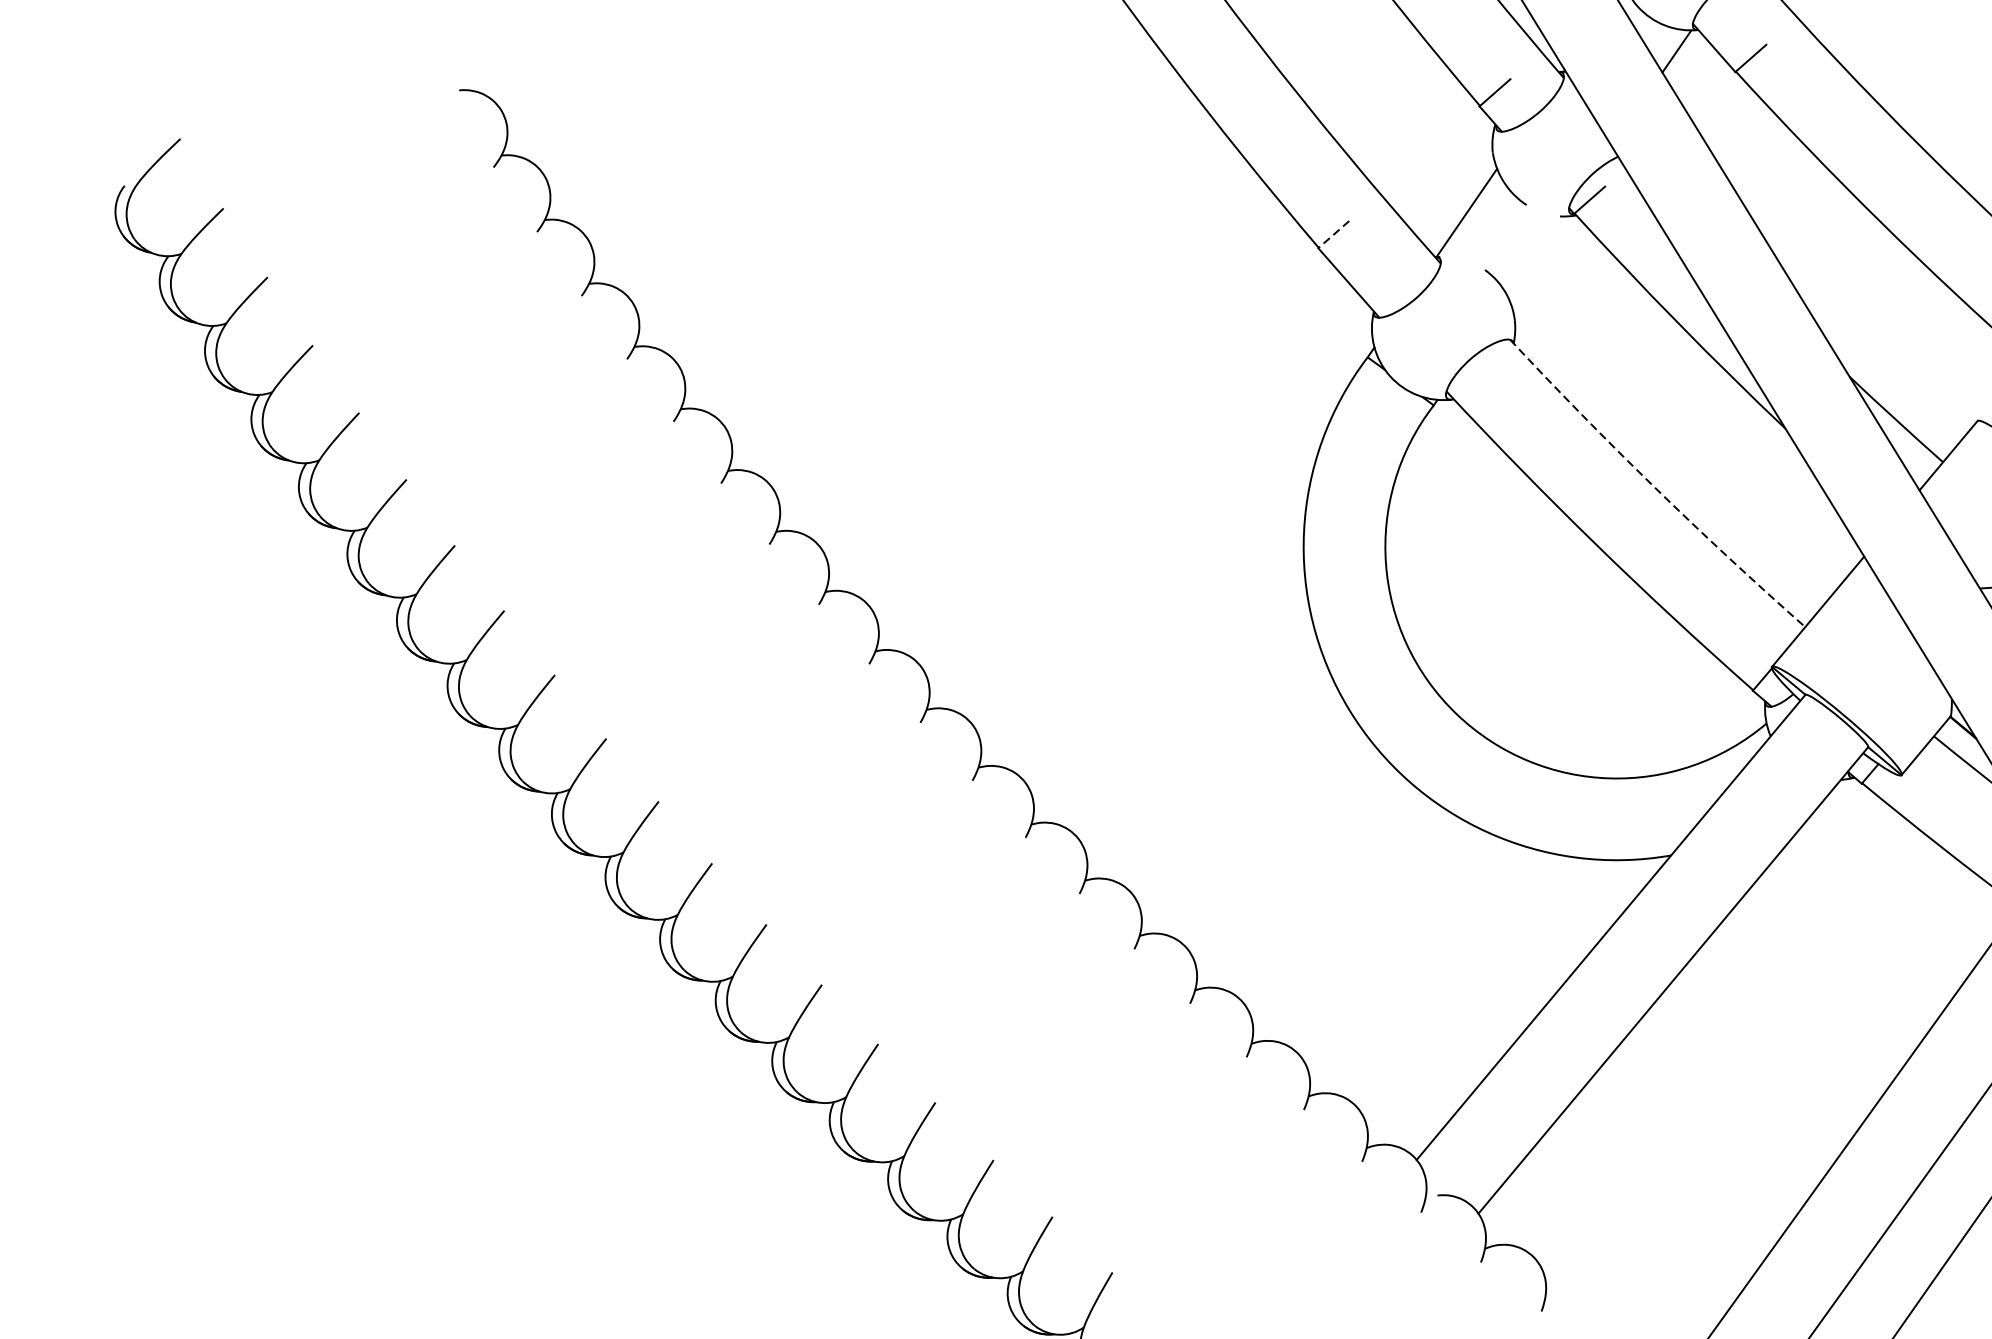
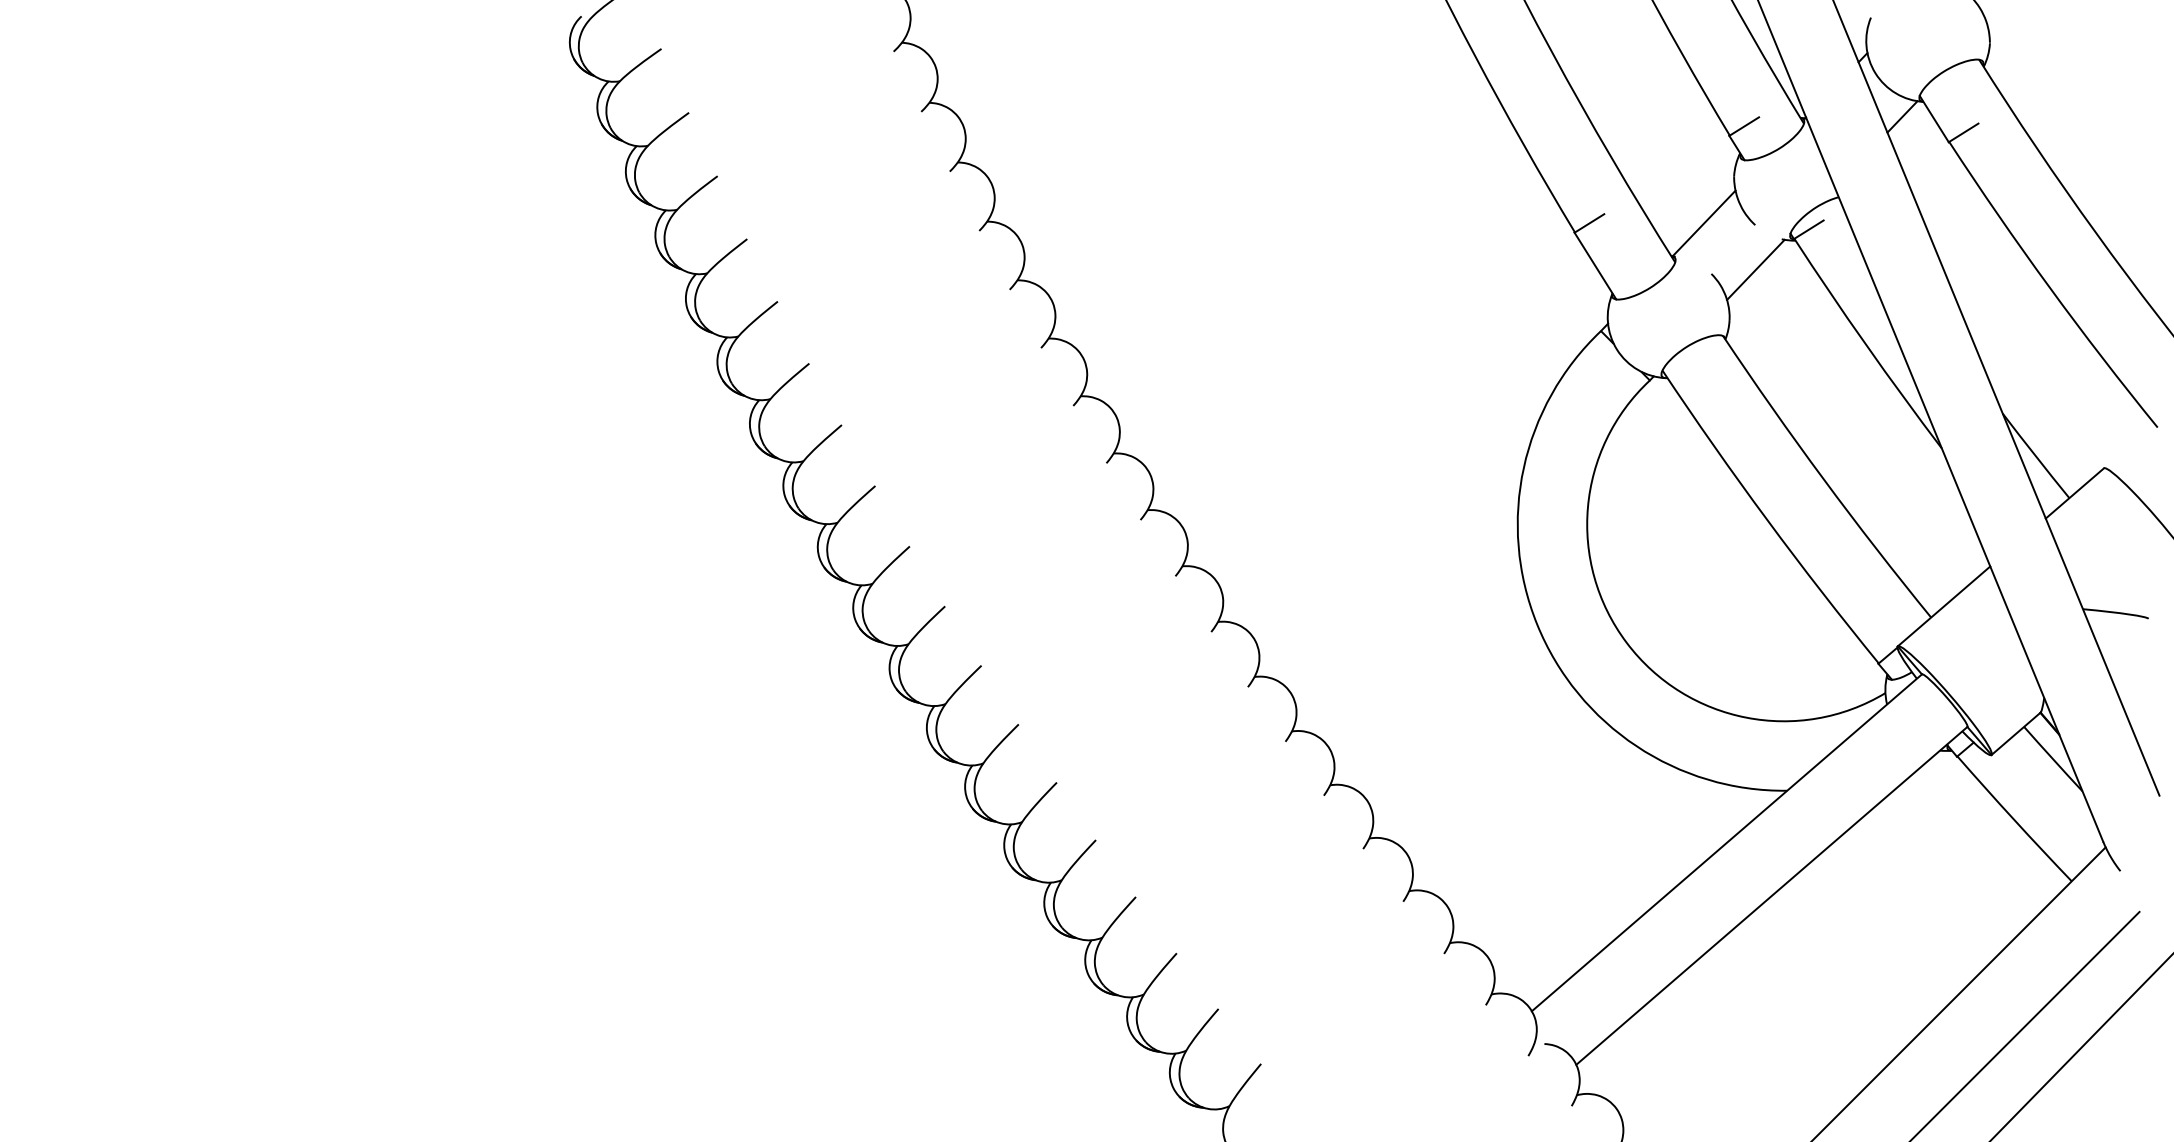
line: (1333, 234) -> (1589, 223), dashed -> solid
line: (1535, 256) -> (1755, 269), added
arc: (1654, 487) -> (1823, 479), dashed -> solid

